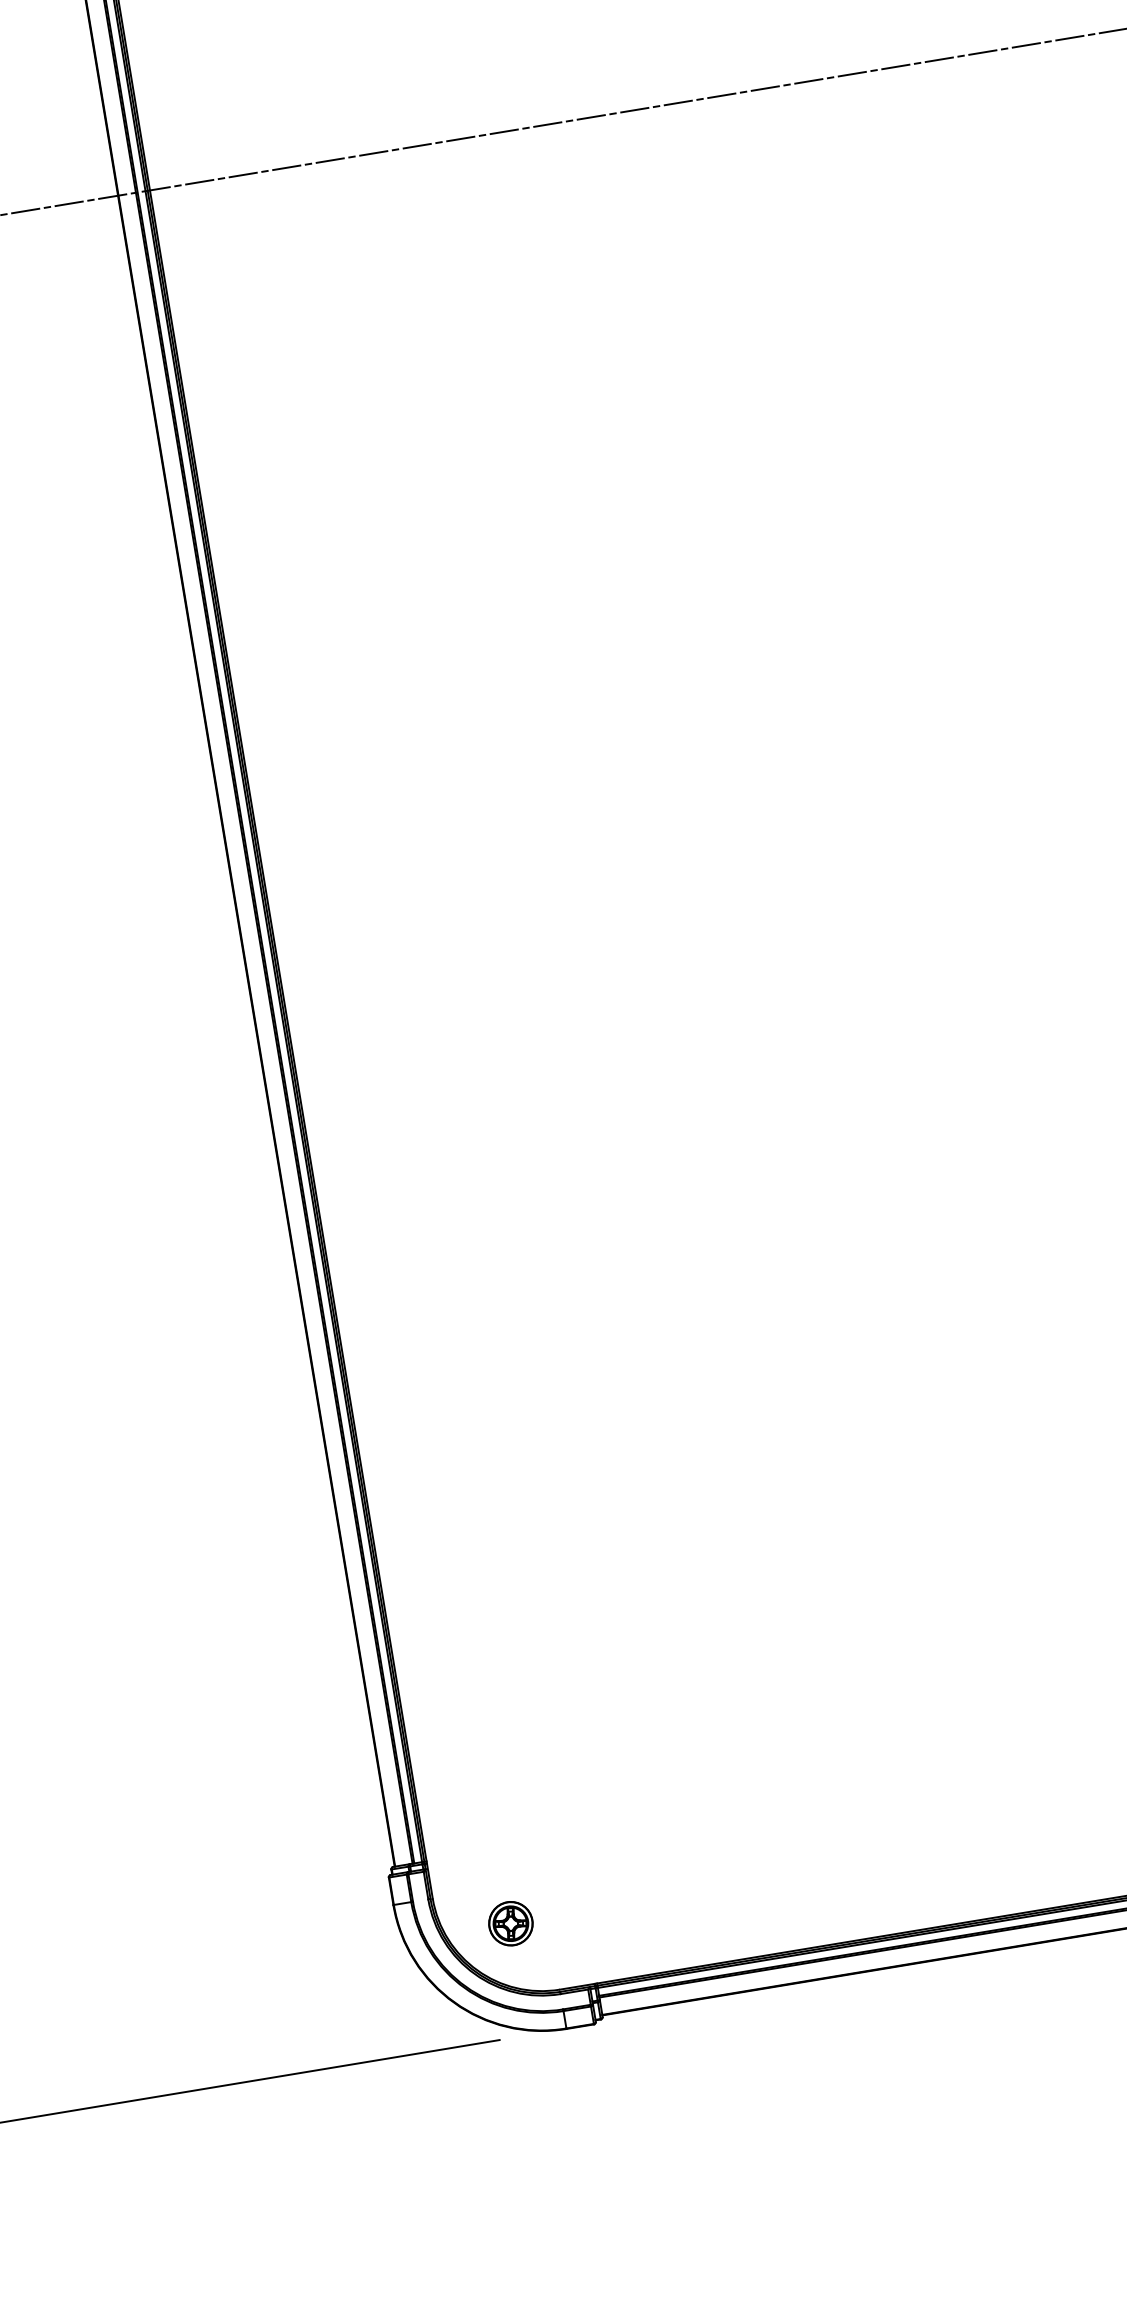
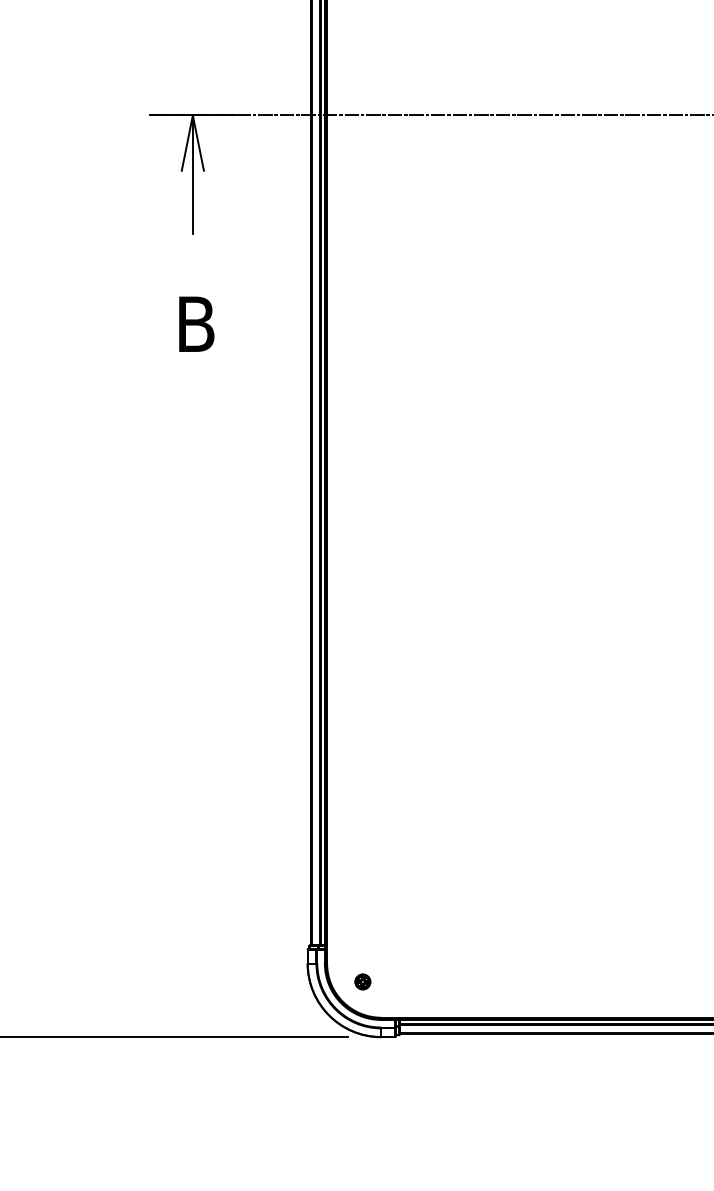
part: (510, 1922) -> (362, 981), size x0.7

